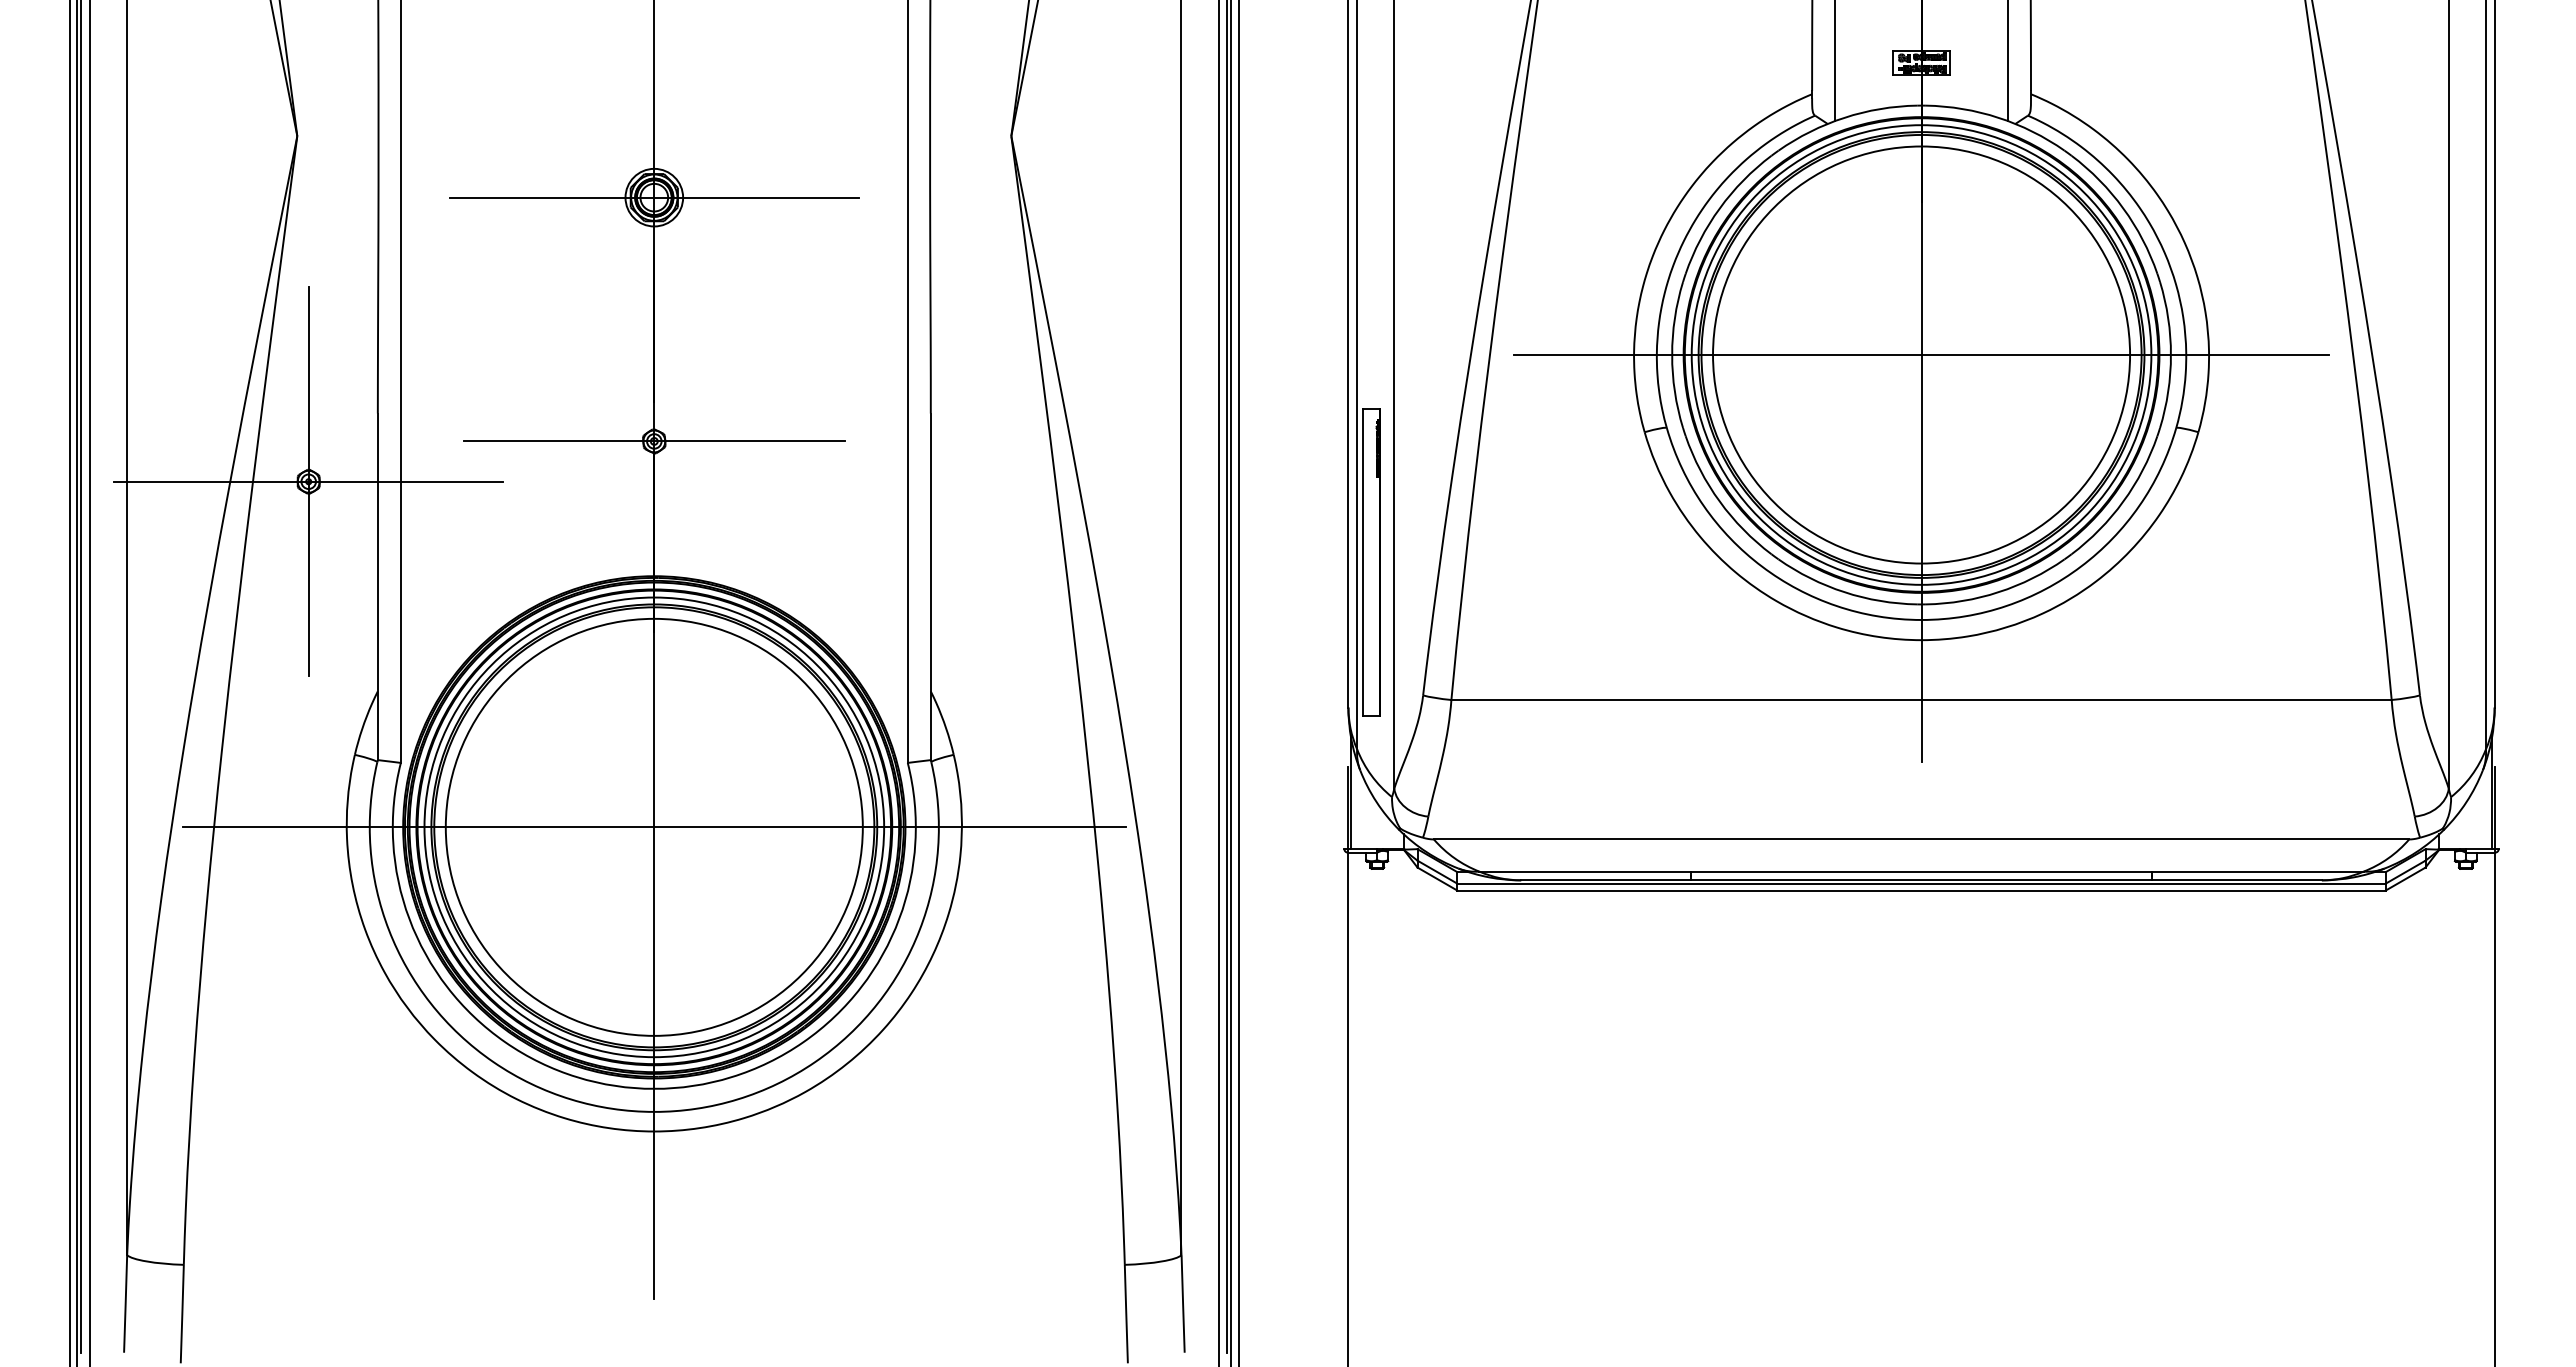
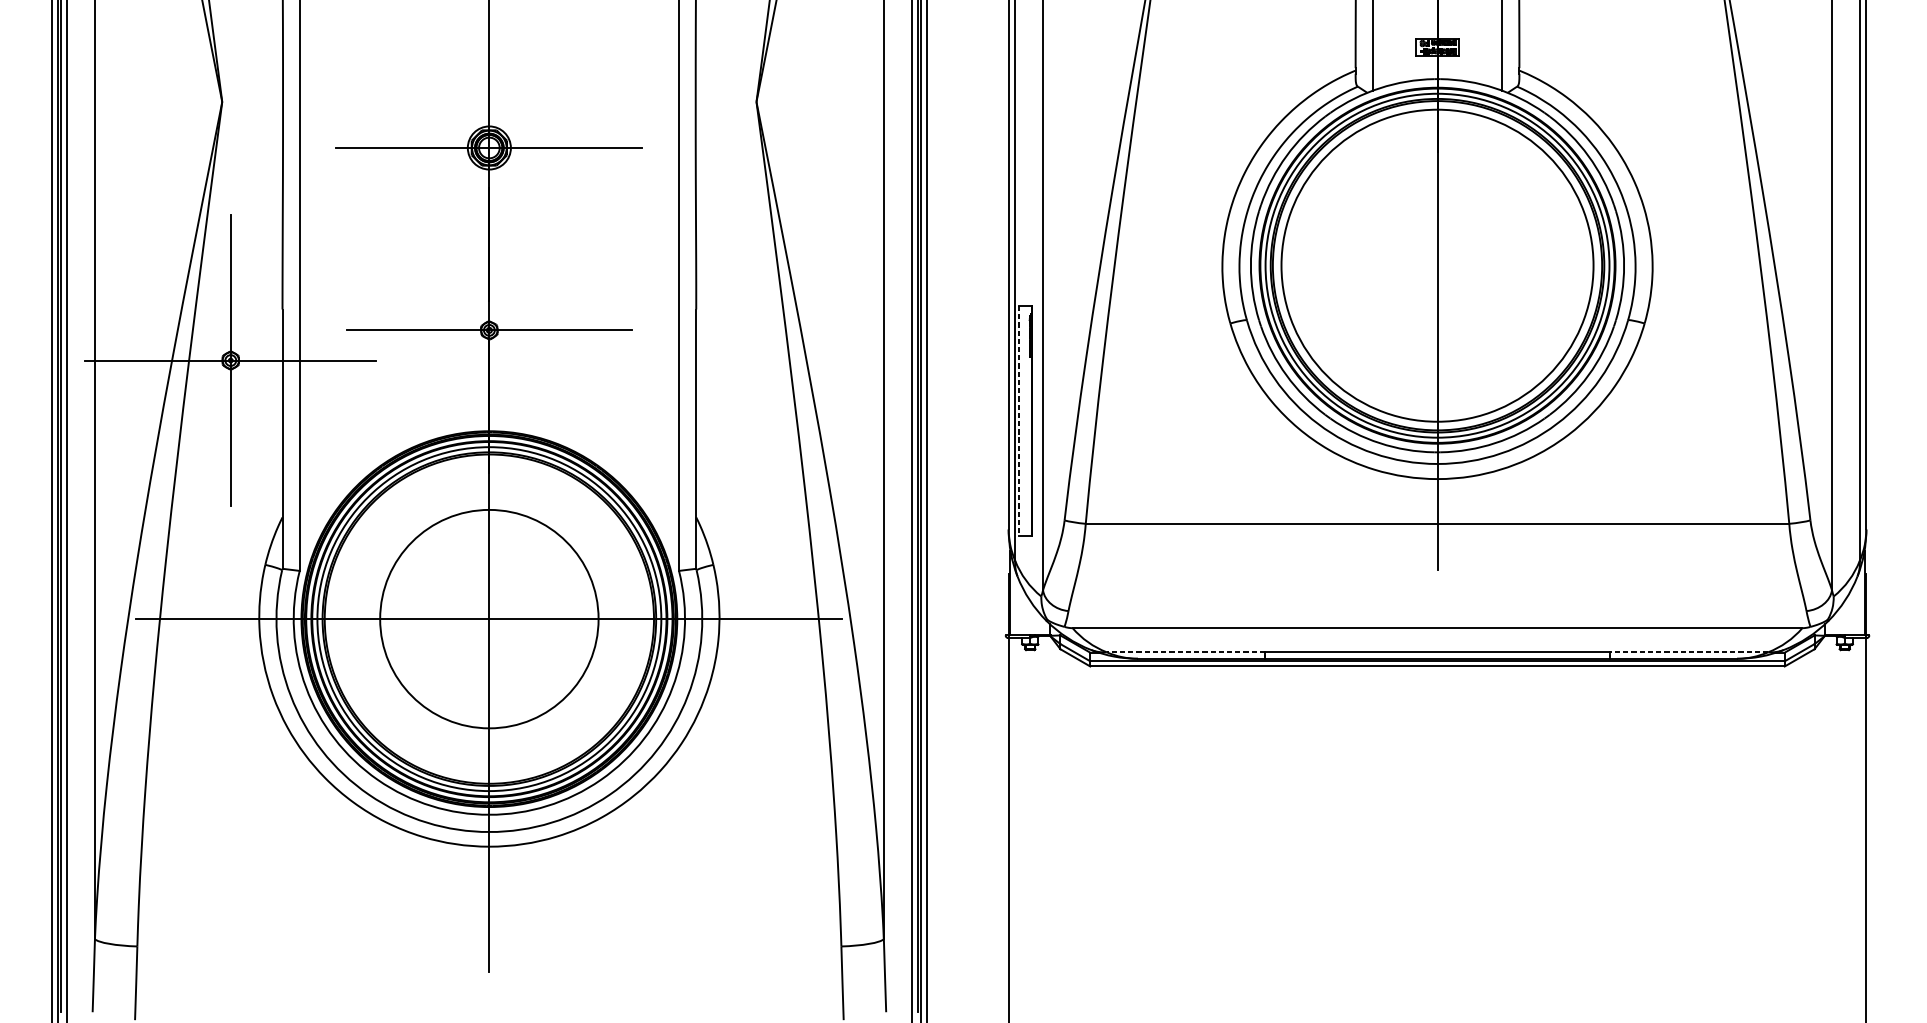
line: (1921, 355) -> (1437, 266), removed
line: (1362, 562) -> (1019, 420), solid -> dashed
circle: (653, 826) -> (488, 618), size x0.7
line: (1585, 871) -> (1186, 652), solid -> dashed
line: (2257, 871) -> (1688, 652), solid -> dashed

